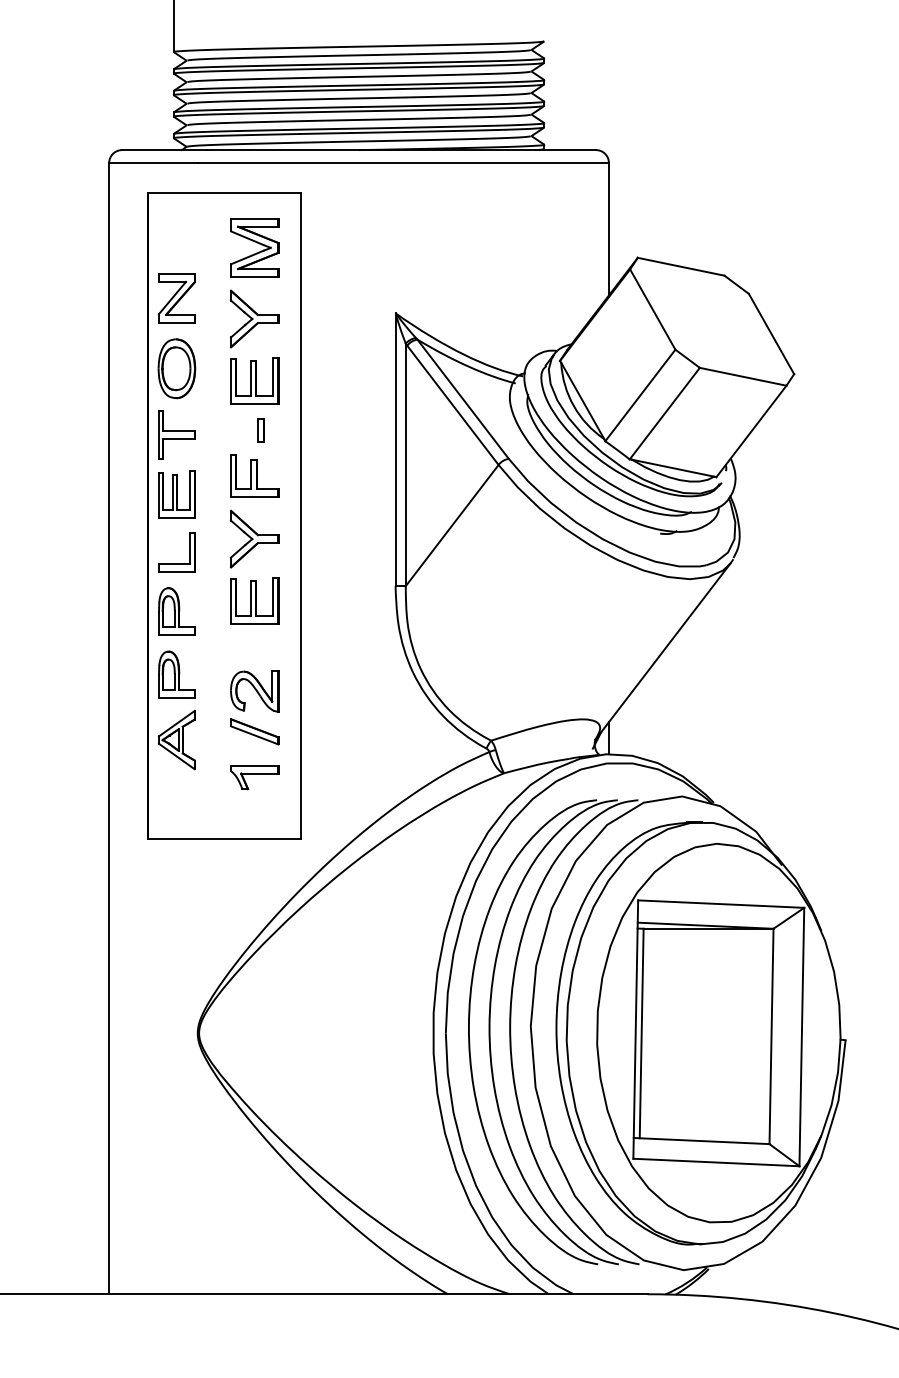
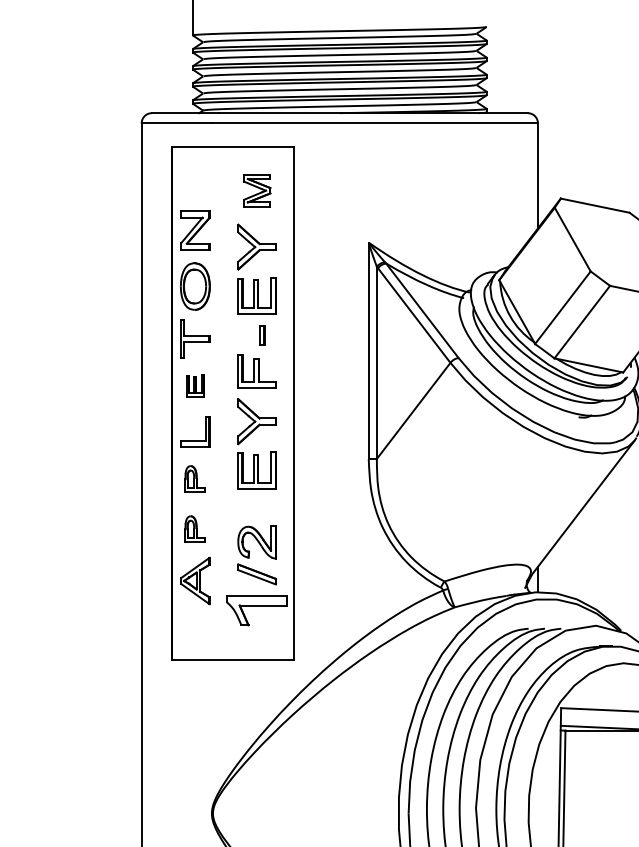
part: (254, 247) -> (256, 190), size x0.7
part: (176, 494) -> (195, 386), size x0.6
part: (176, 611) -> (195, 479), size x0.7
part: (176, 674) -> (195, 529), size x0.7
part: (254, 777) -> (256, 610), size x1.6

